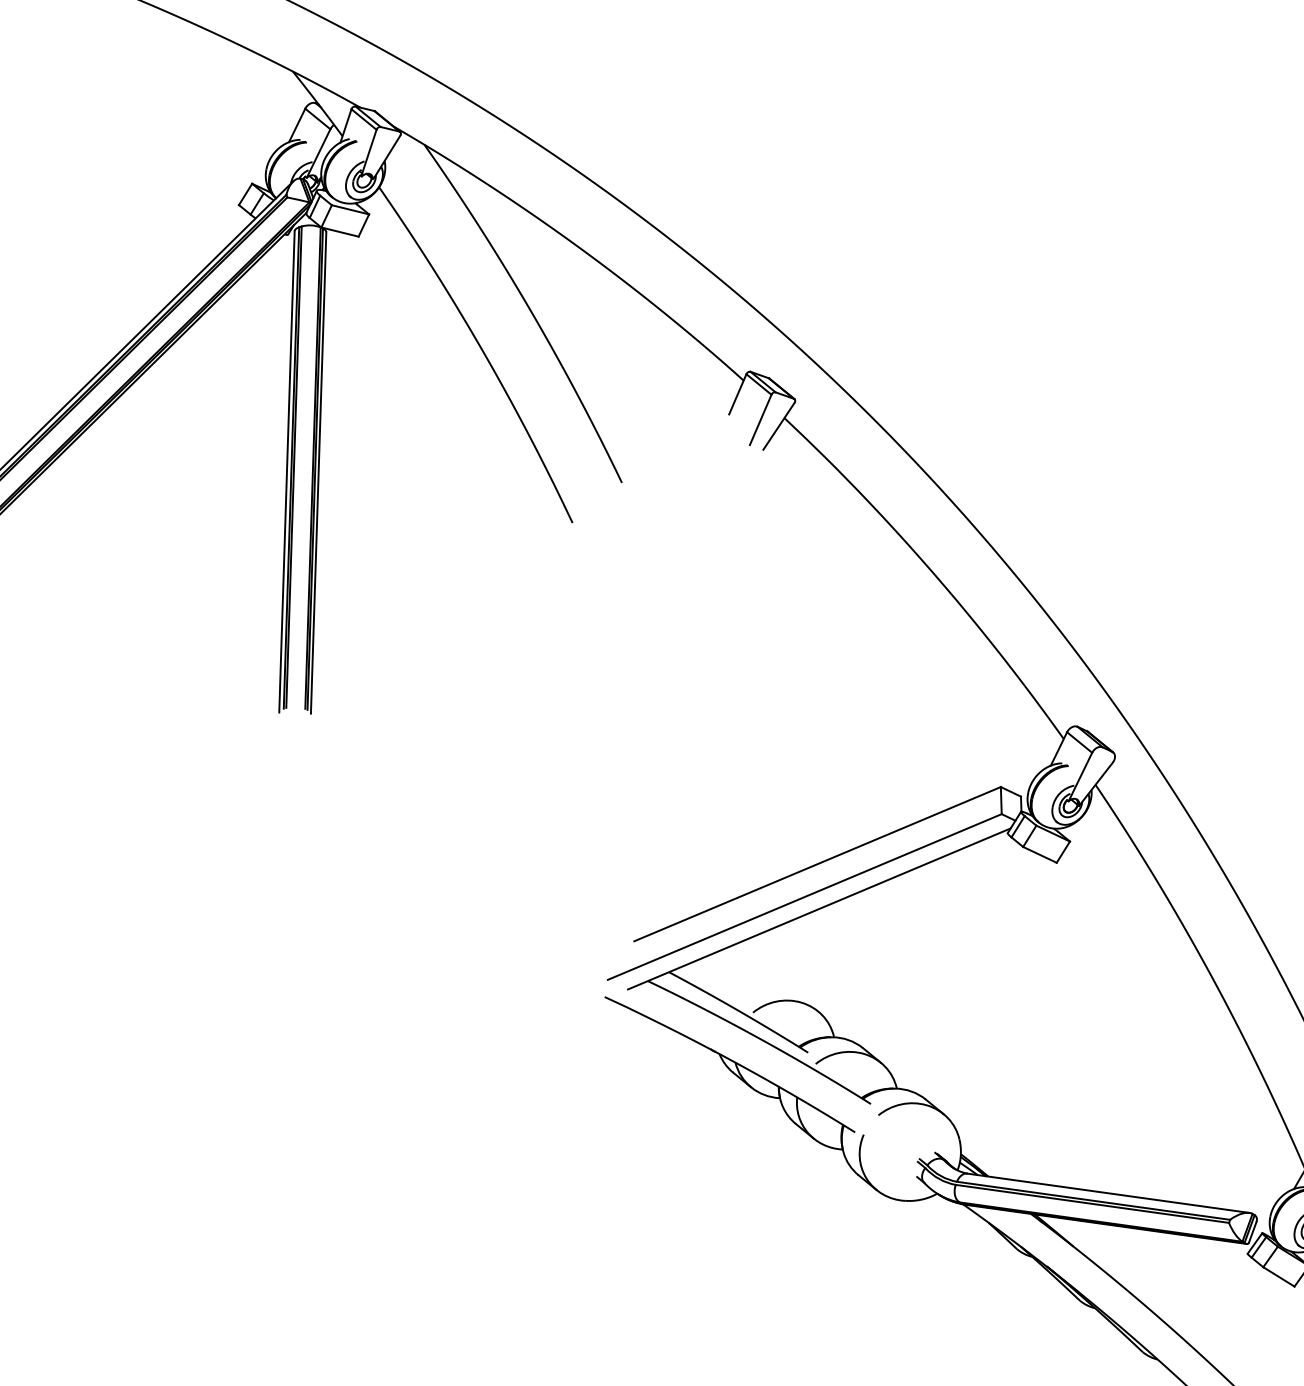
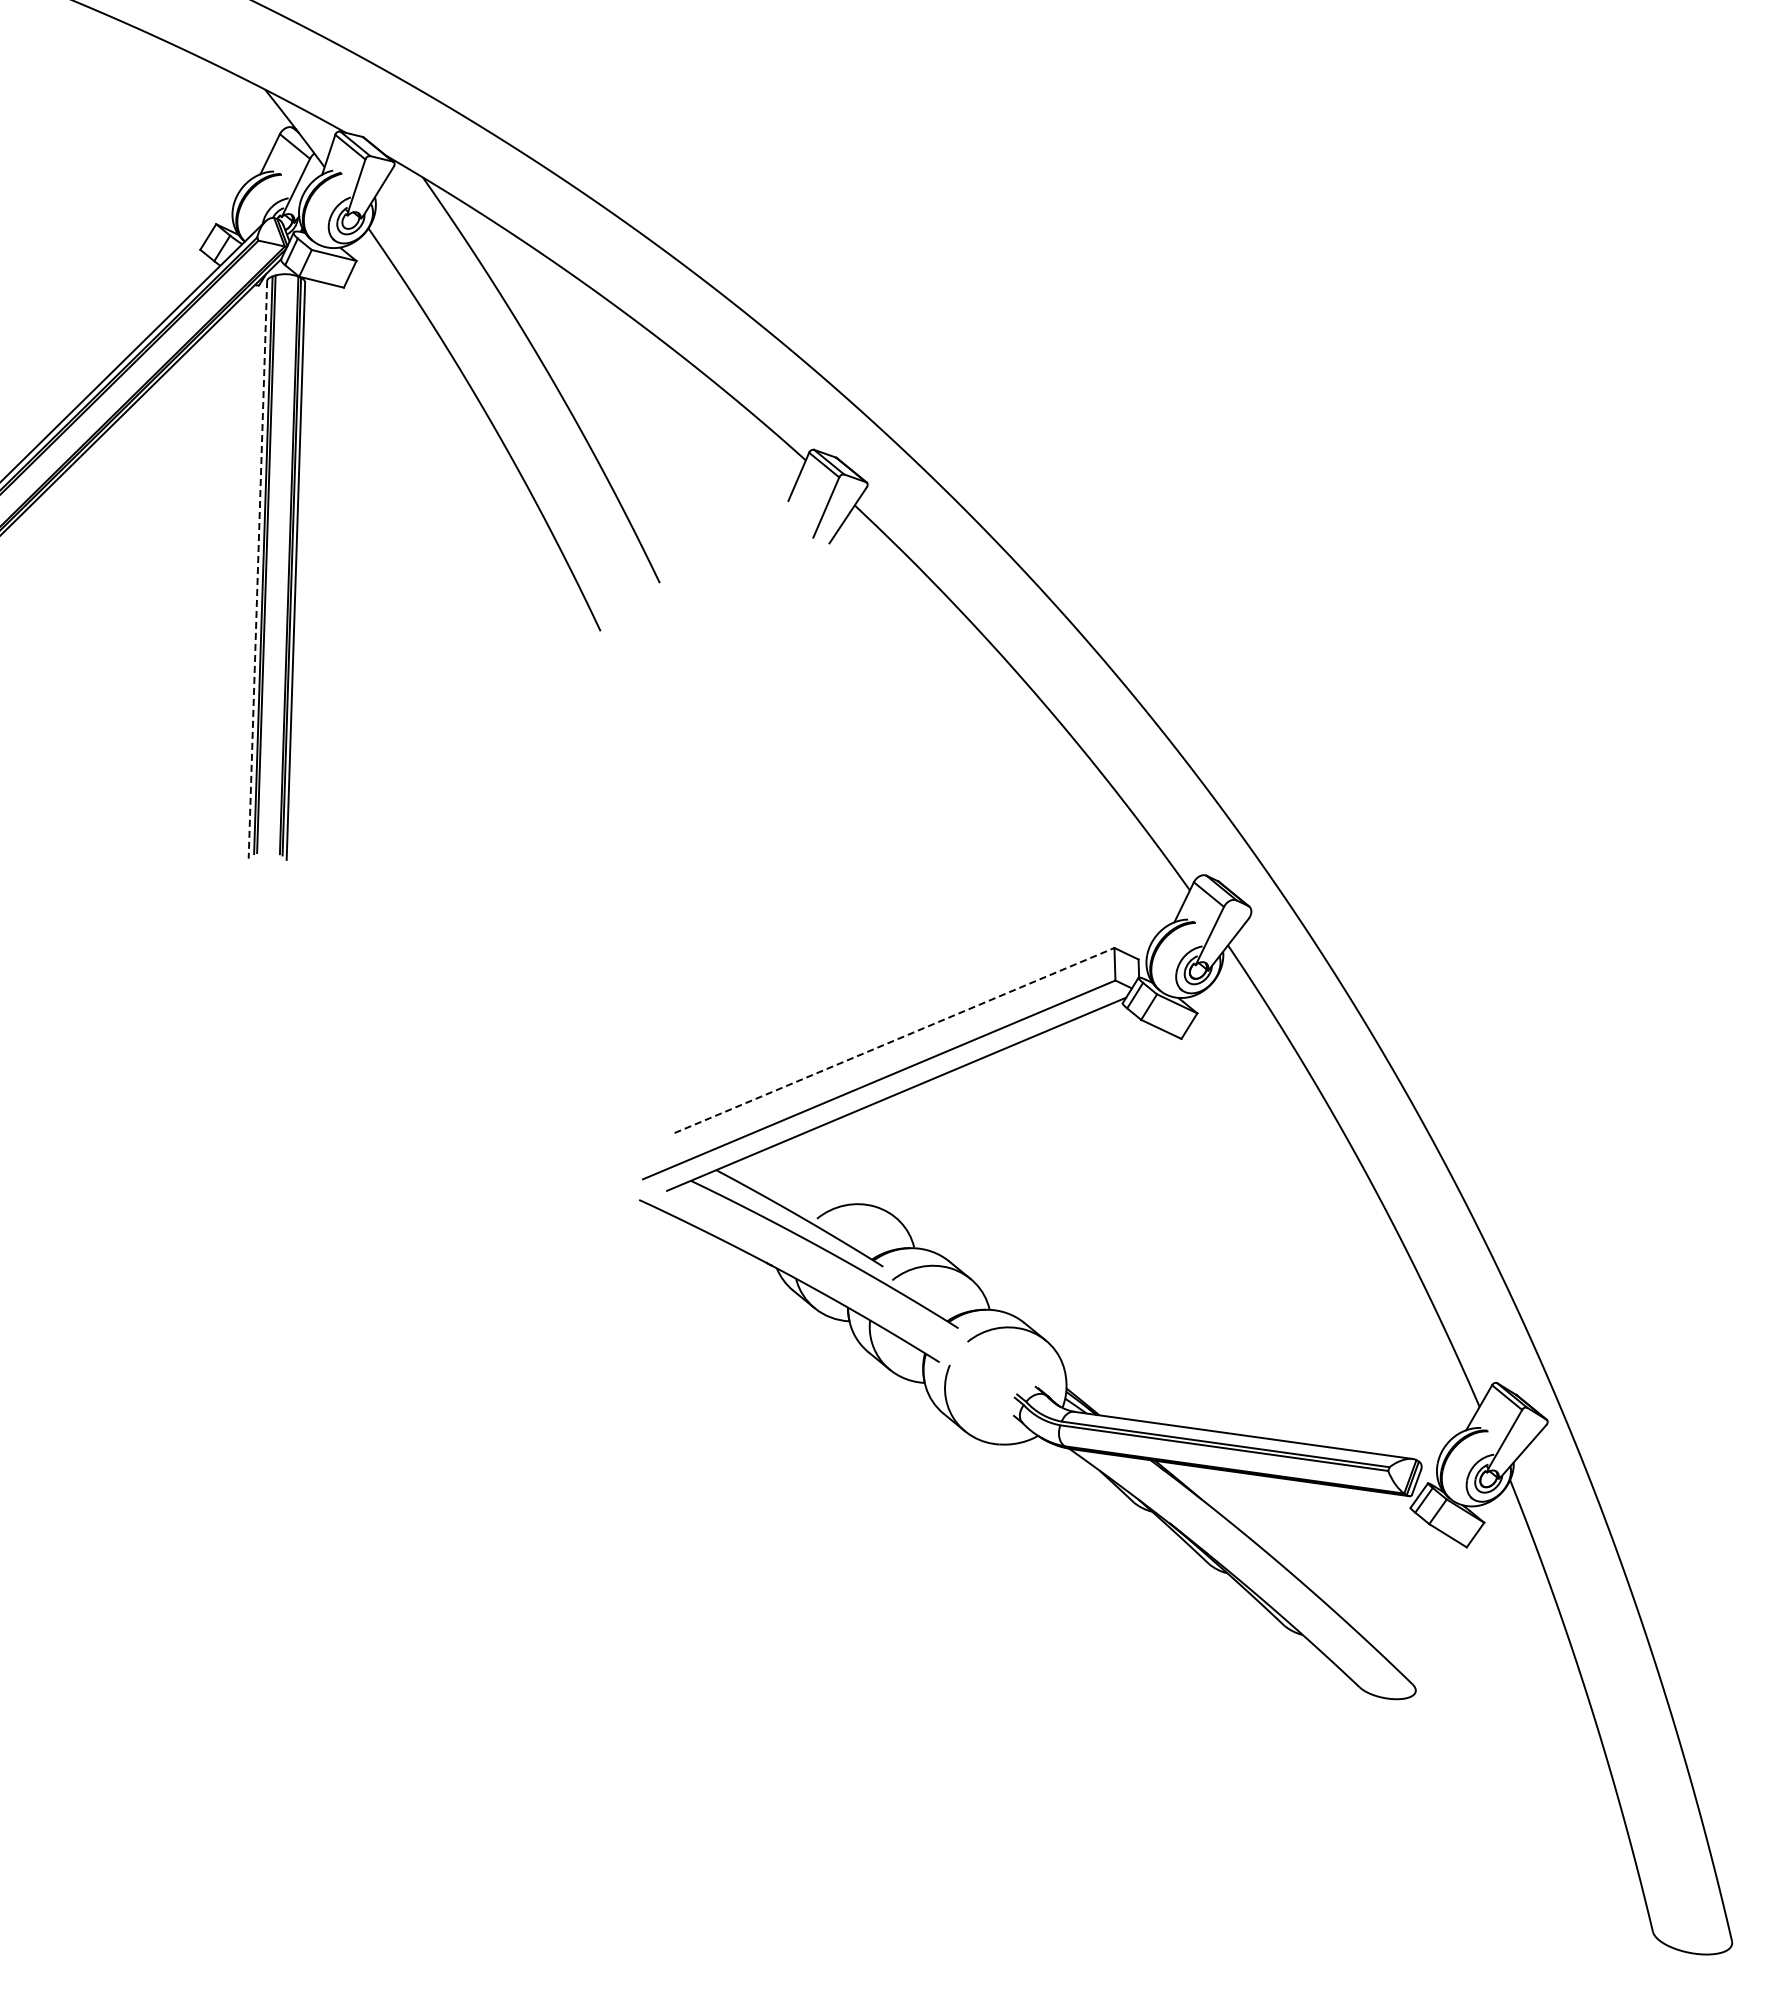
line: (286, 471) -> (257, 569), solid -> dashed
line: (817, 864) -> (894, 1040), solid -> dashed

